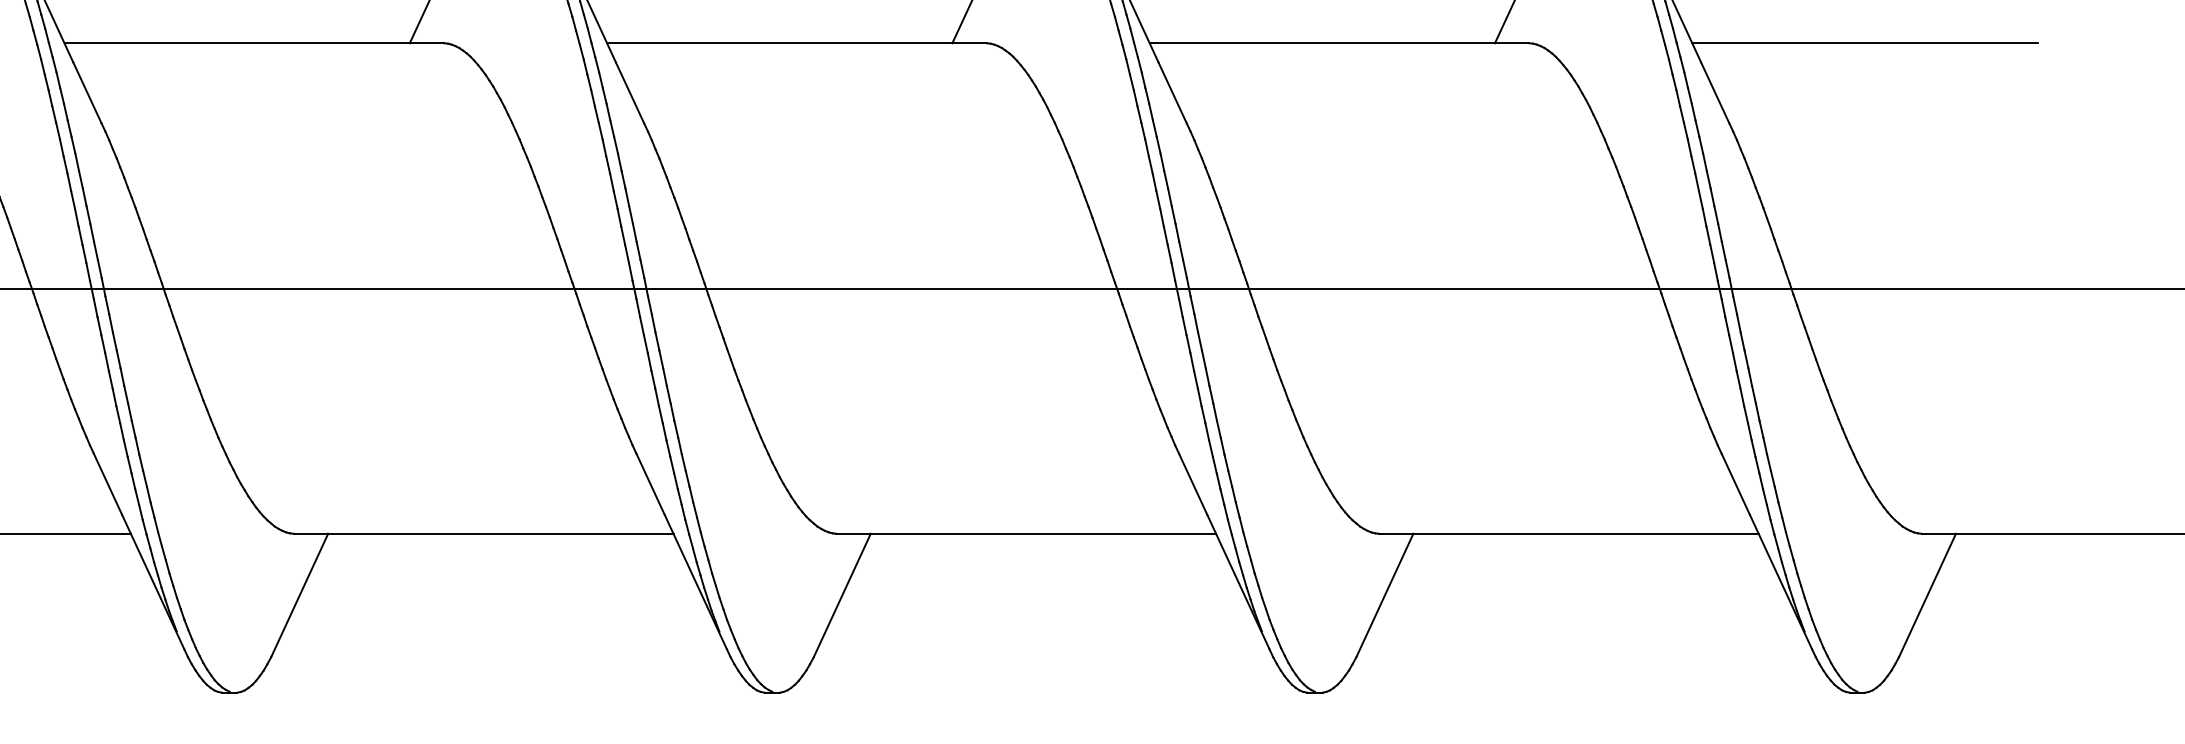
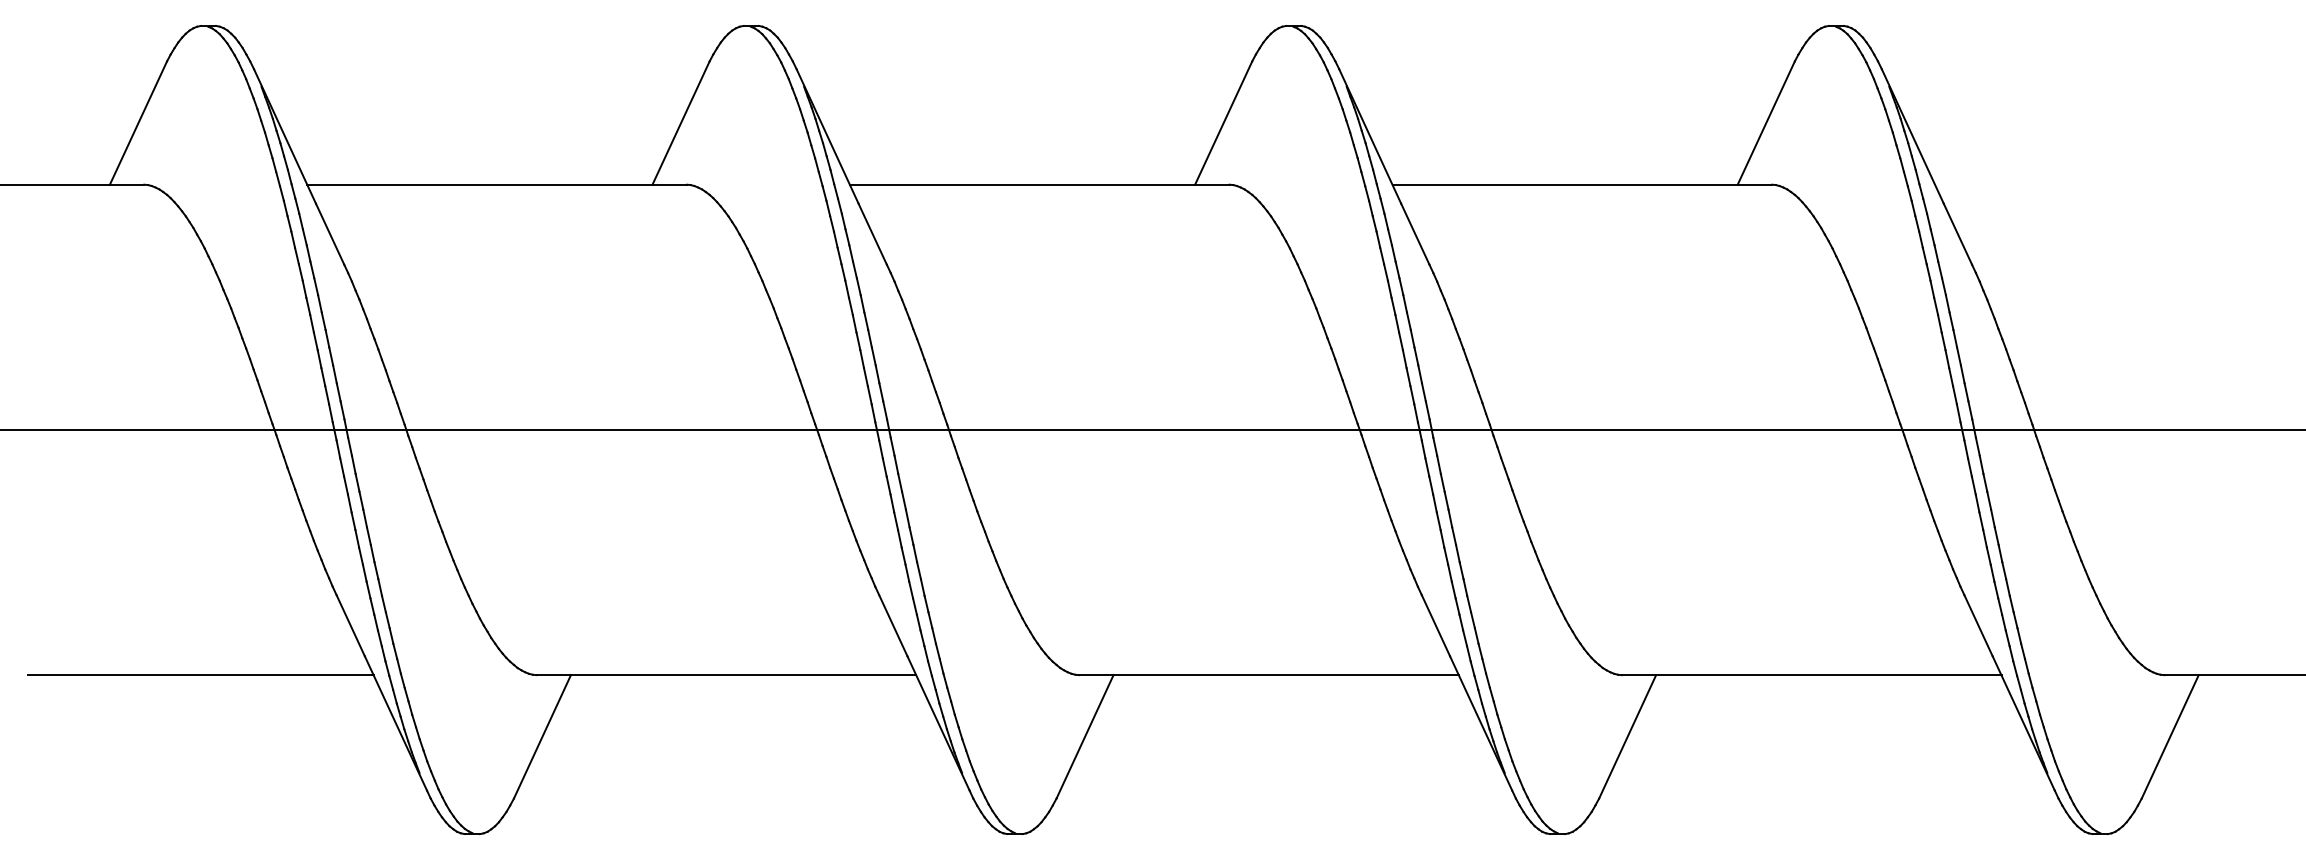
line: (1864, 43) -> (2107, 184), removed

